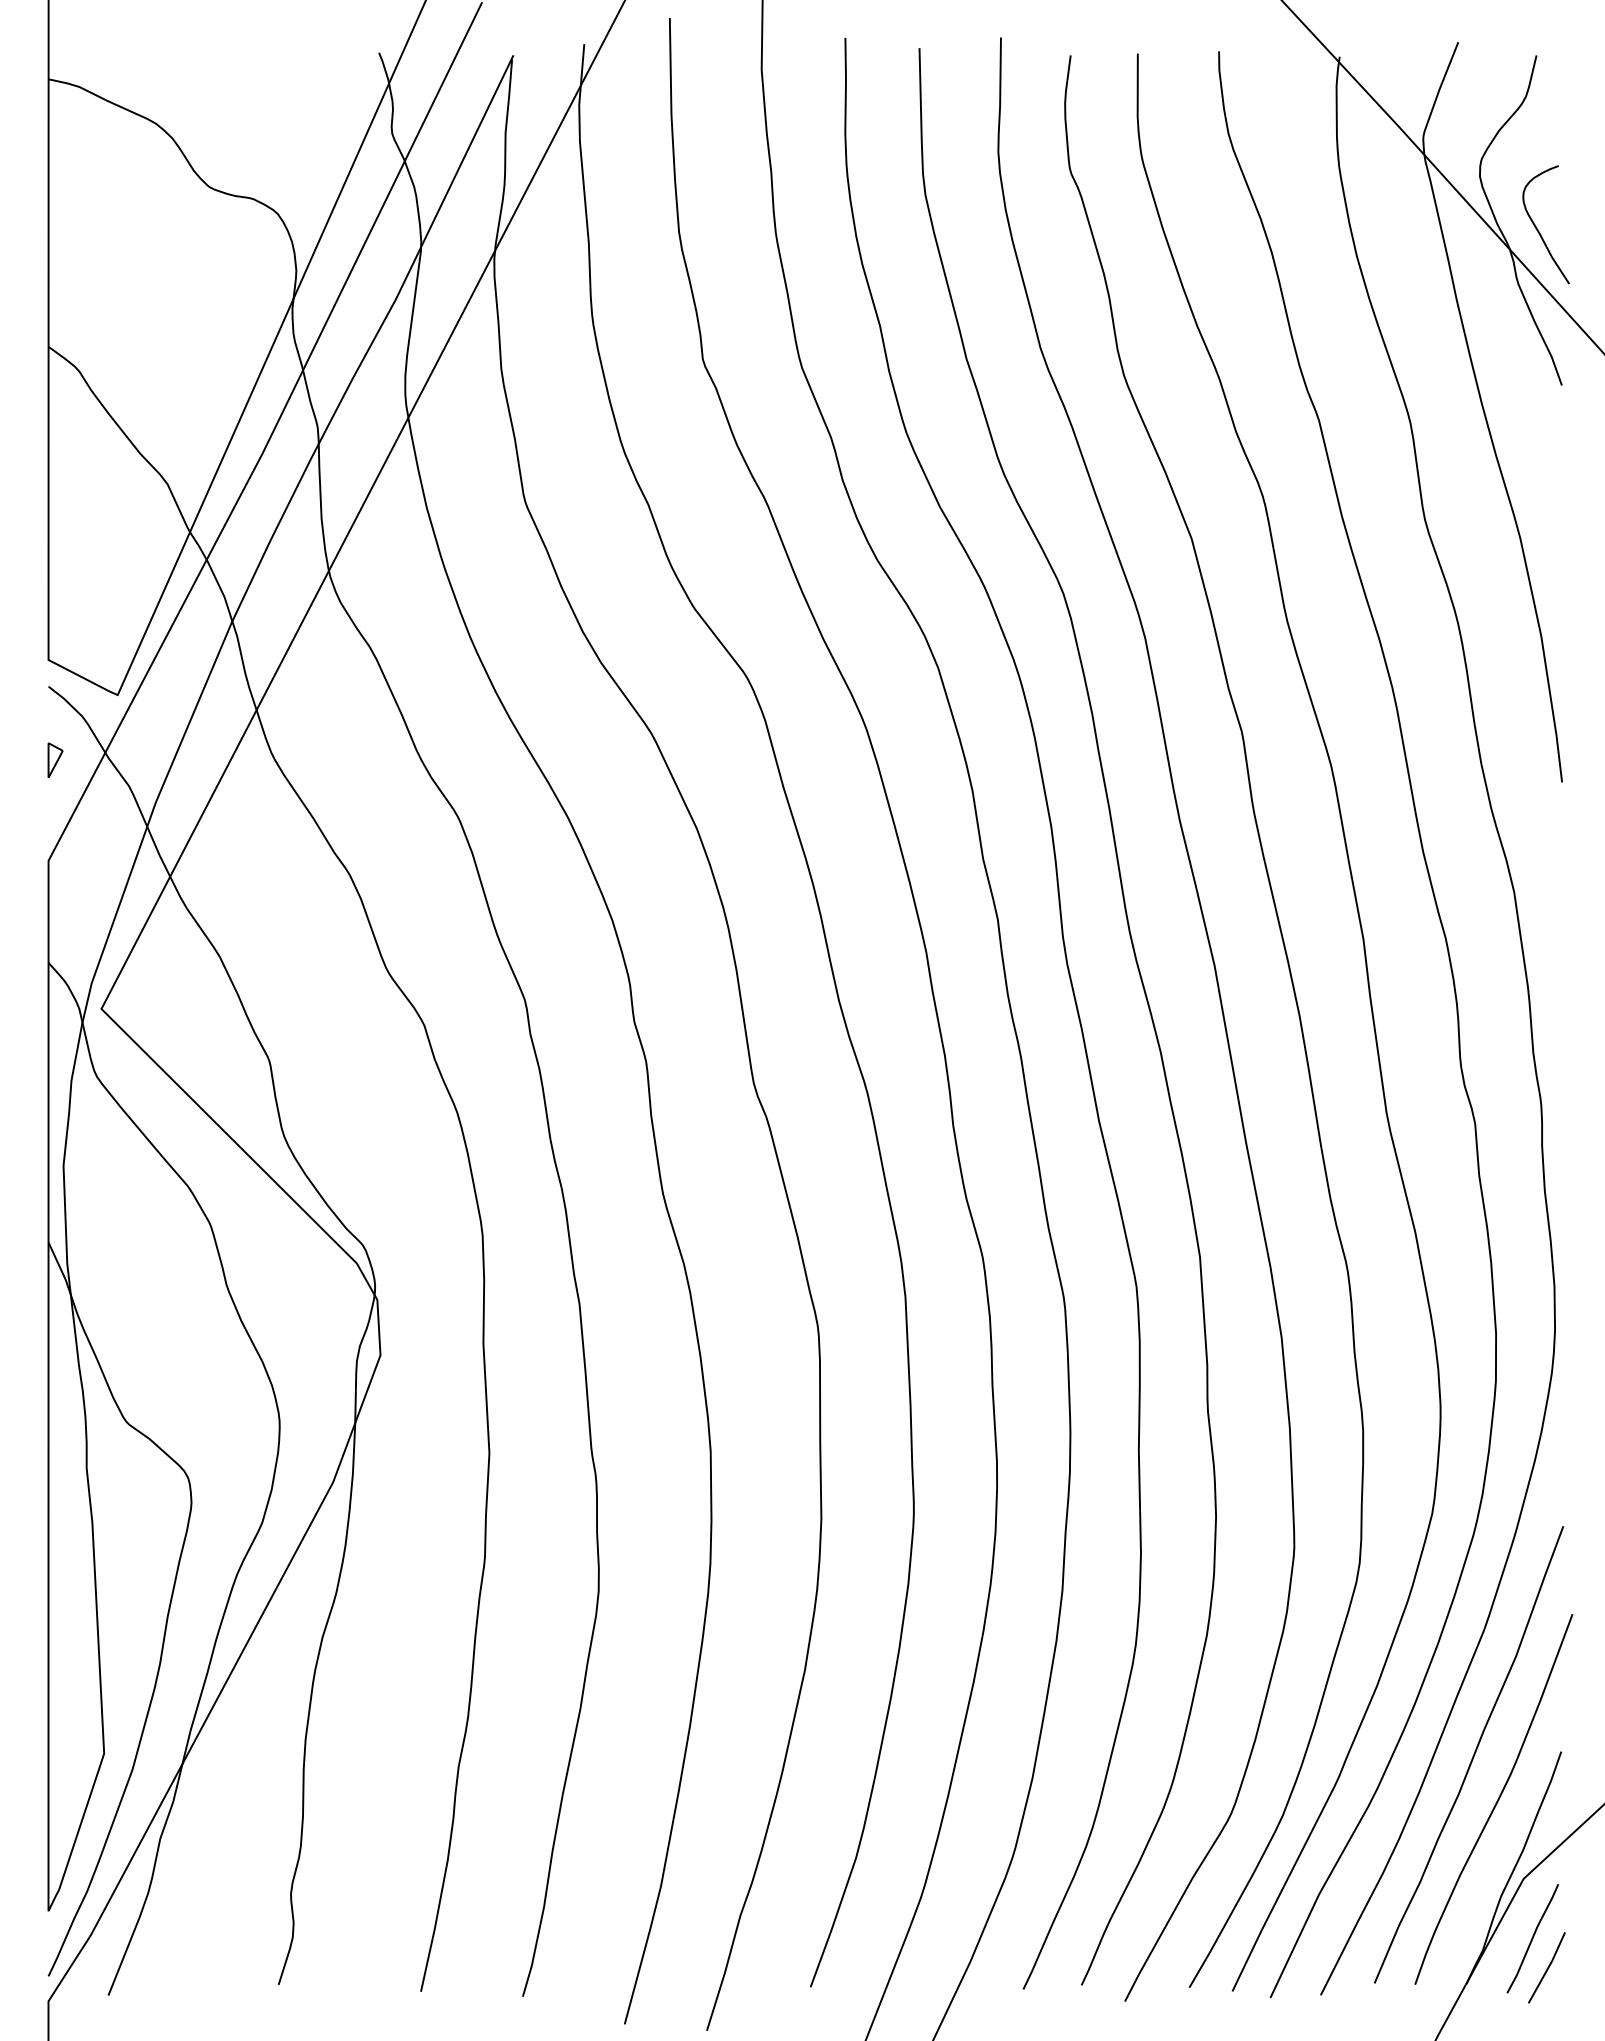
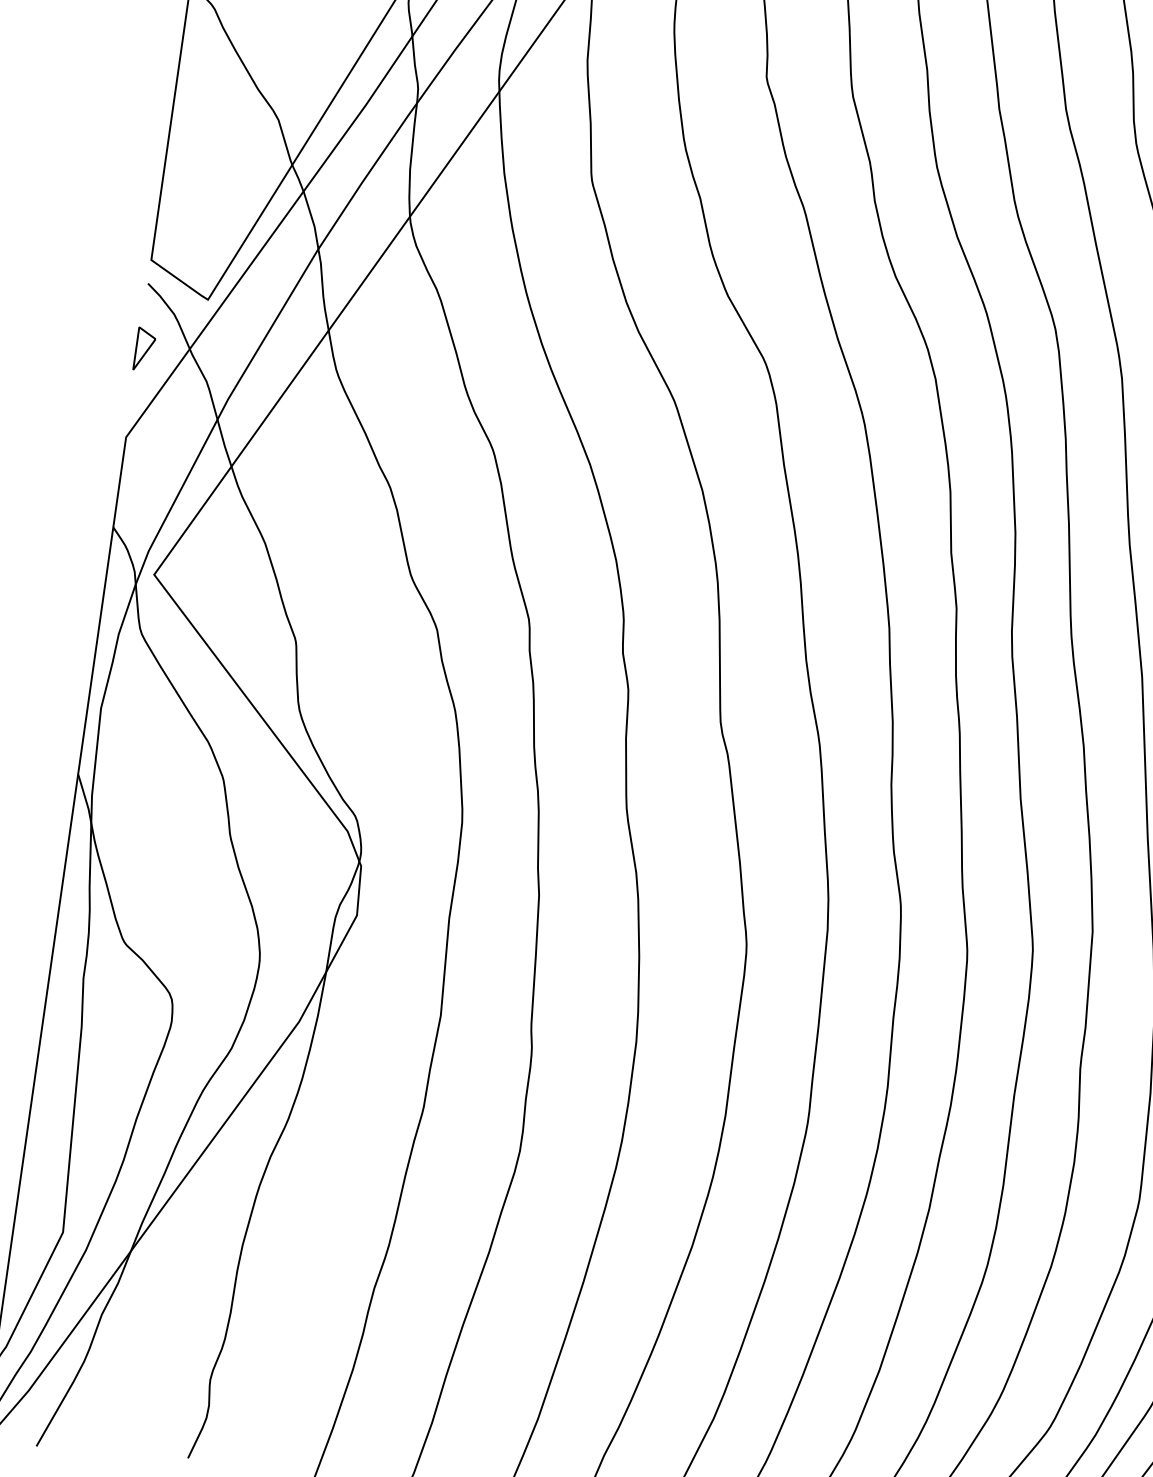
part: (55, 759) -> (145, 348), size x1.4

